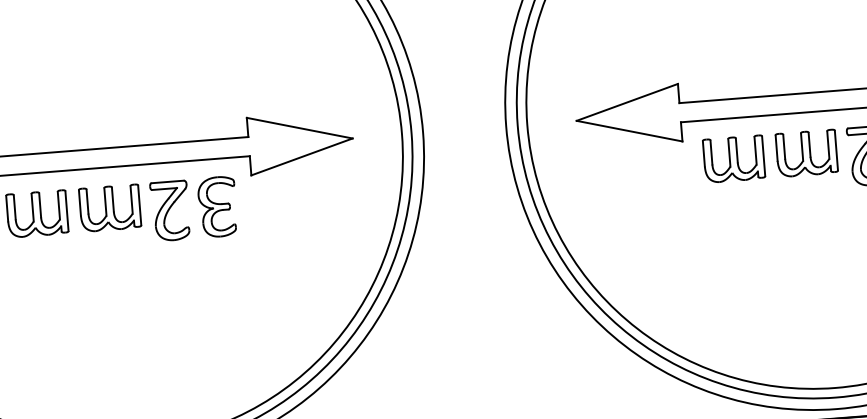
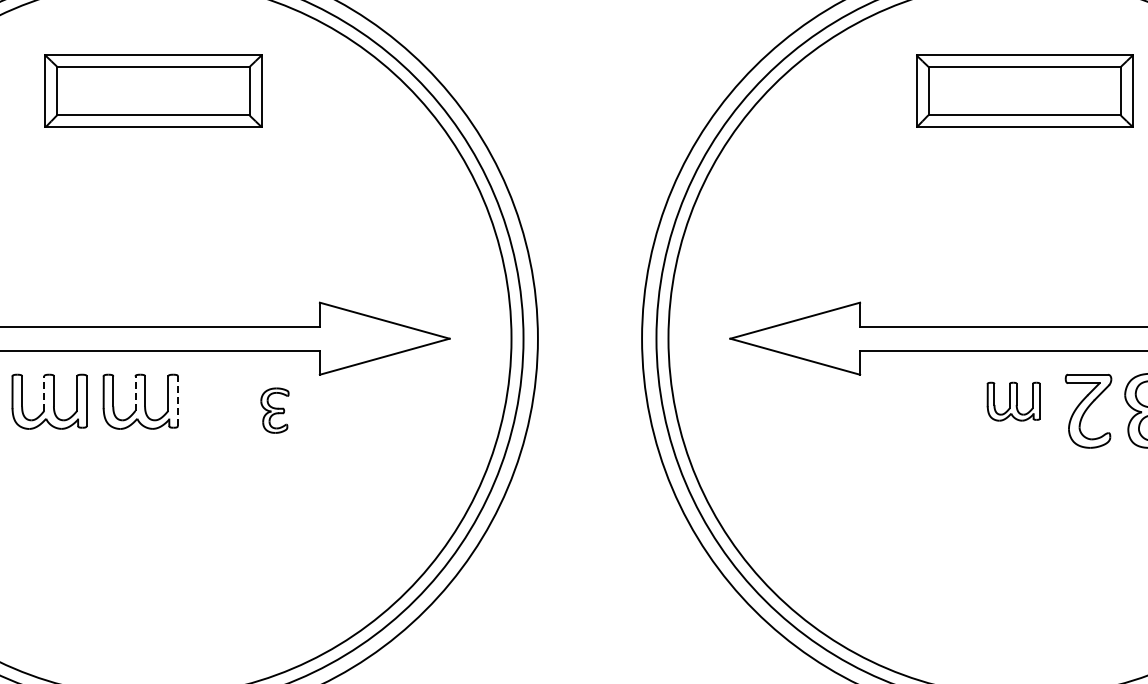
part: (806, 153) -> (1013, 401), size x0.7
part: (733, 158) -> (922, 401), removed
line: (105, 201) -> (135, 393), solid -> dashed
line: (139, 205) -> (177, 401), solid -> dashed
part: (217, 206) -> (274, 410), size x0.6
line: (32, 207) -> (44, 393), solid -> dashed
part: (170, 210) -> (215, 410), removed

